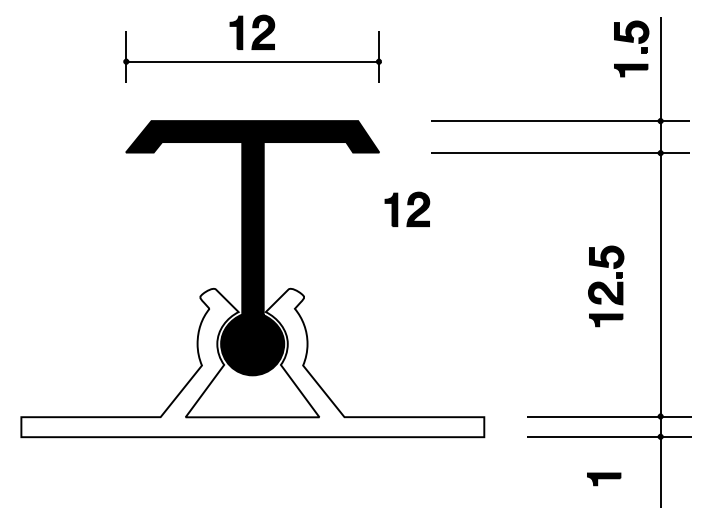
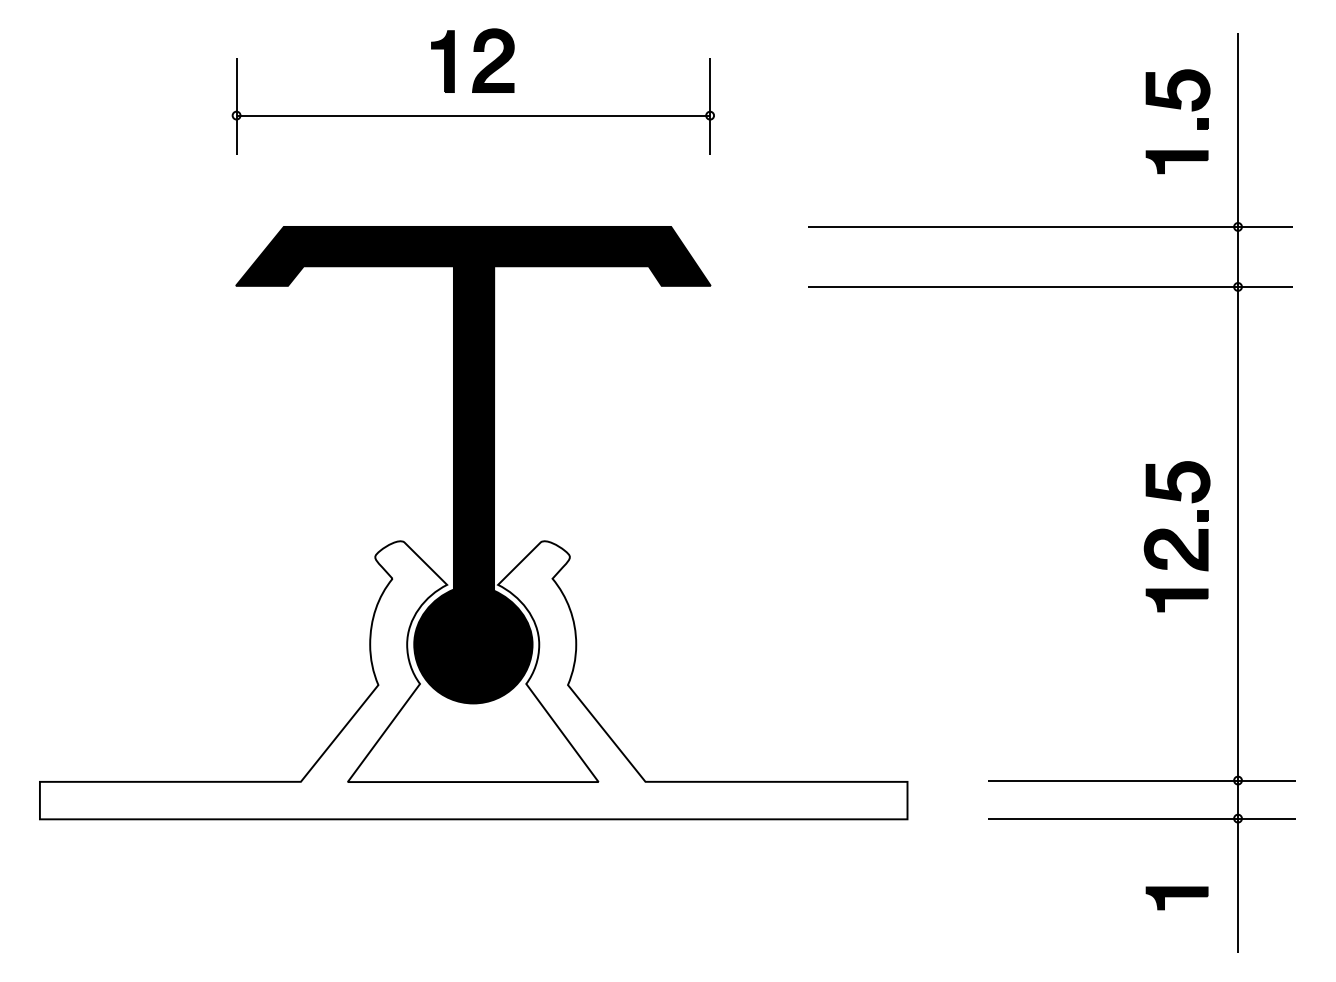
part: (631, 48) -> (1177, 120), moved
part: (407, 208) -> (763, 390), removed
part: (606, 286) -> (1177, 536), moved
part: (604, 479) -> (1177, 898), moved

